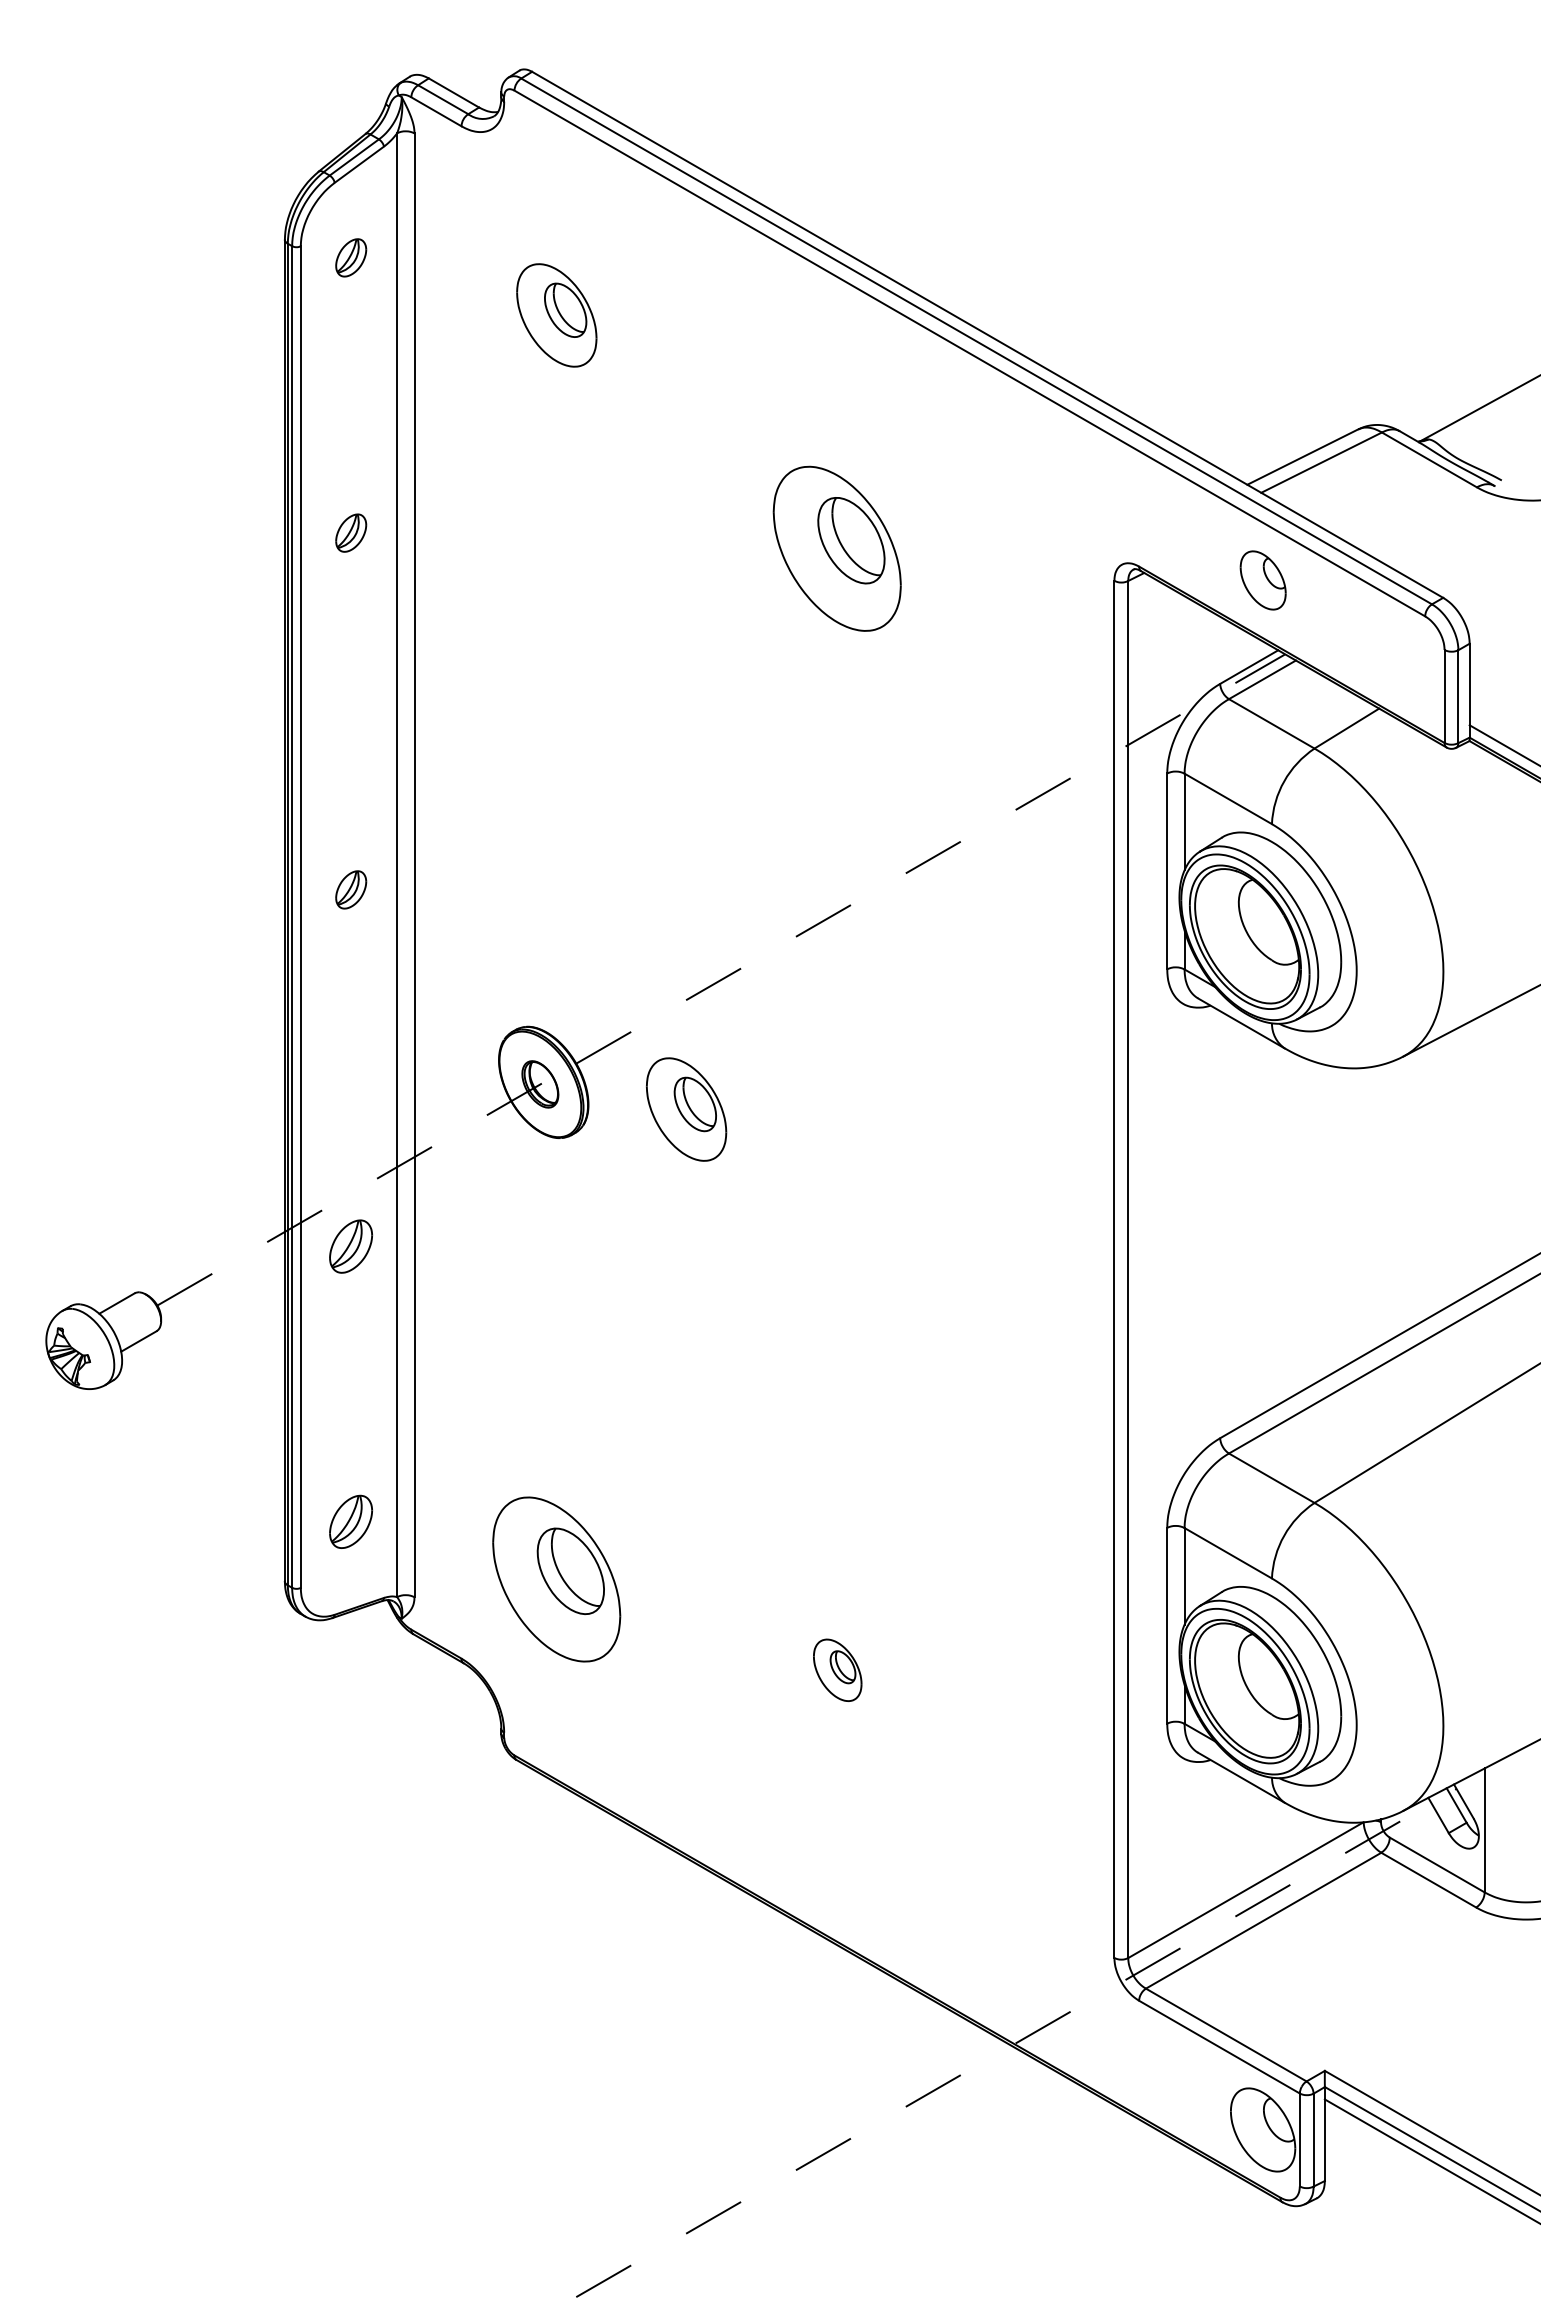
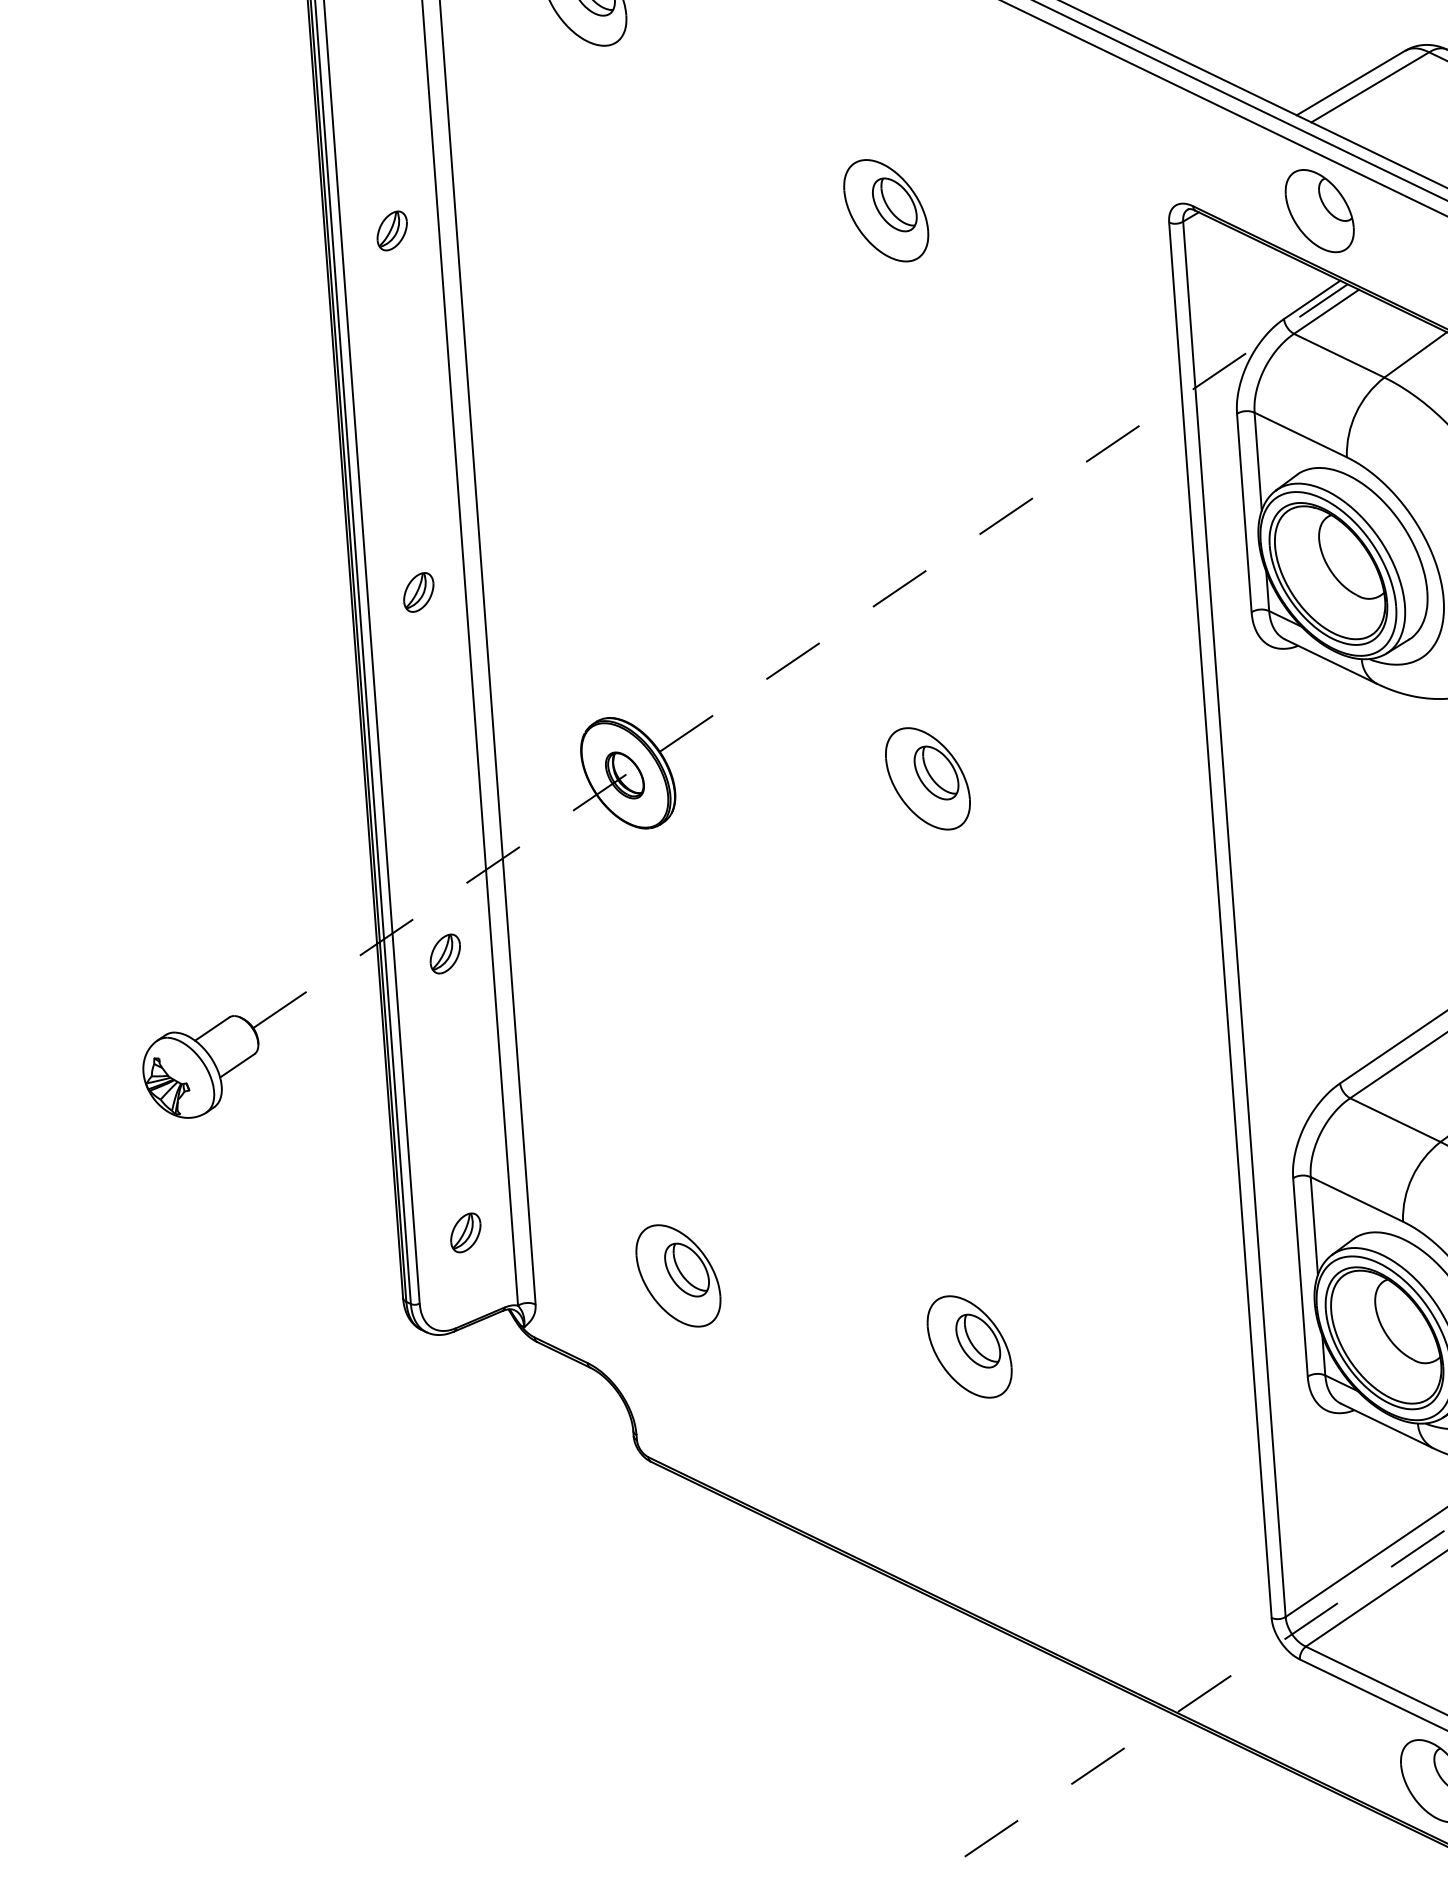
part: (837, 548) -> (886, 210), size x0.62
part: (1263, 580) -> (1320, 211), size x1.43
part: (686, 1109) -> (927, 778), moved
part: (351, 1246) -> (445, 953), size x0.71
part: (351, 1521) -> (466, 1232), size x0.71
part: (556, 1579) -> (678, 1275), size x0.62
part: (837, 1670) -> (969, 1347), size x1.67

